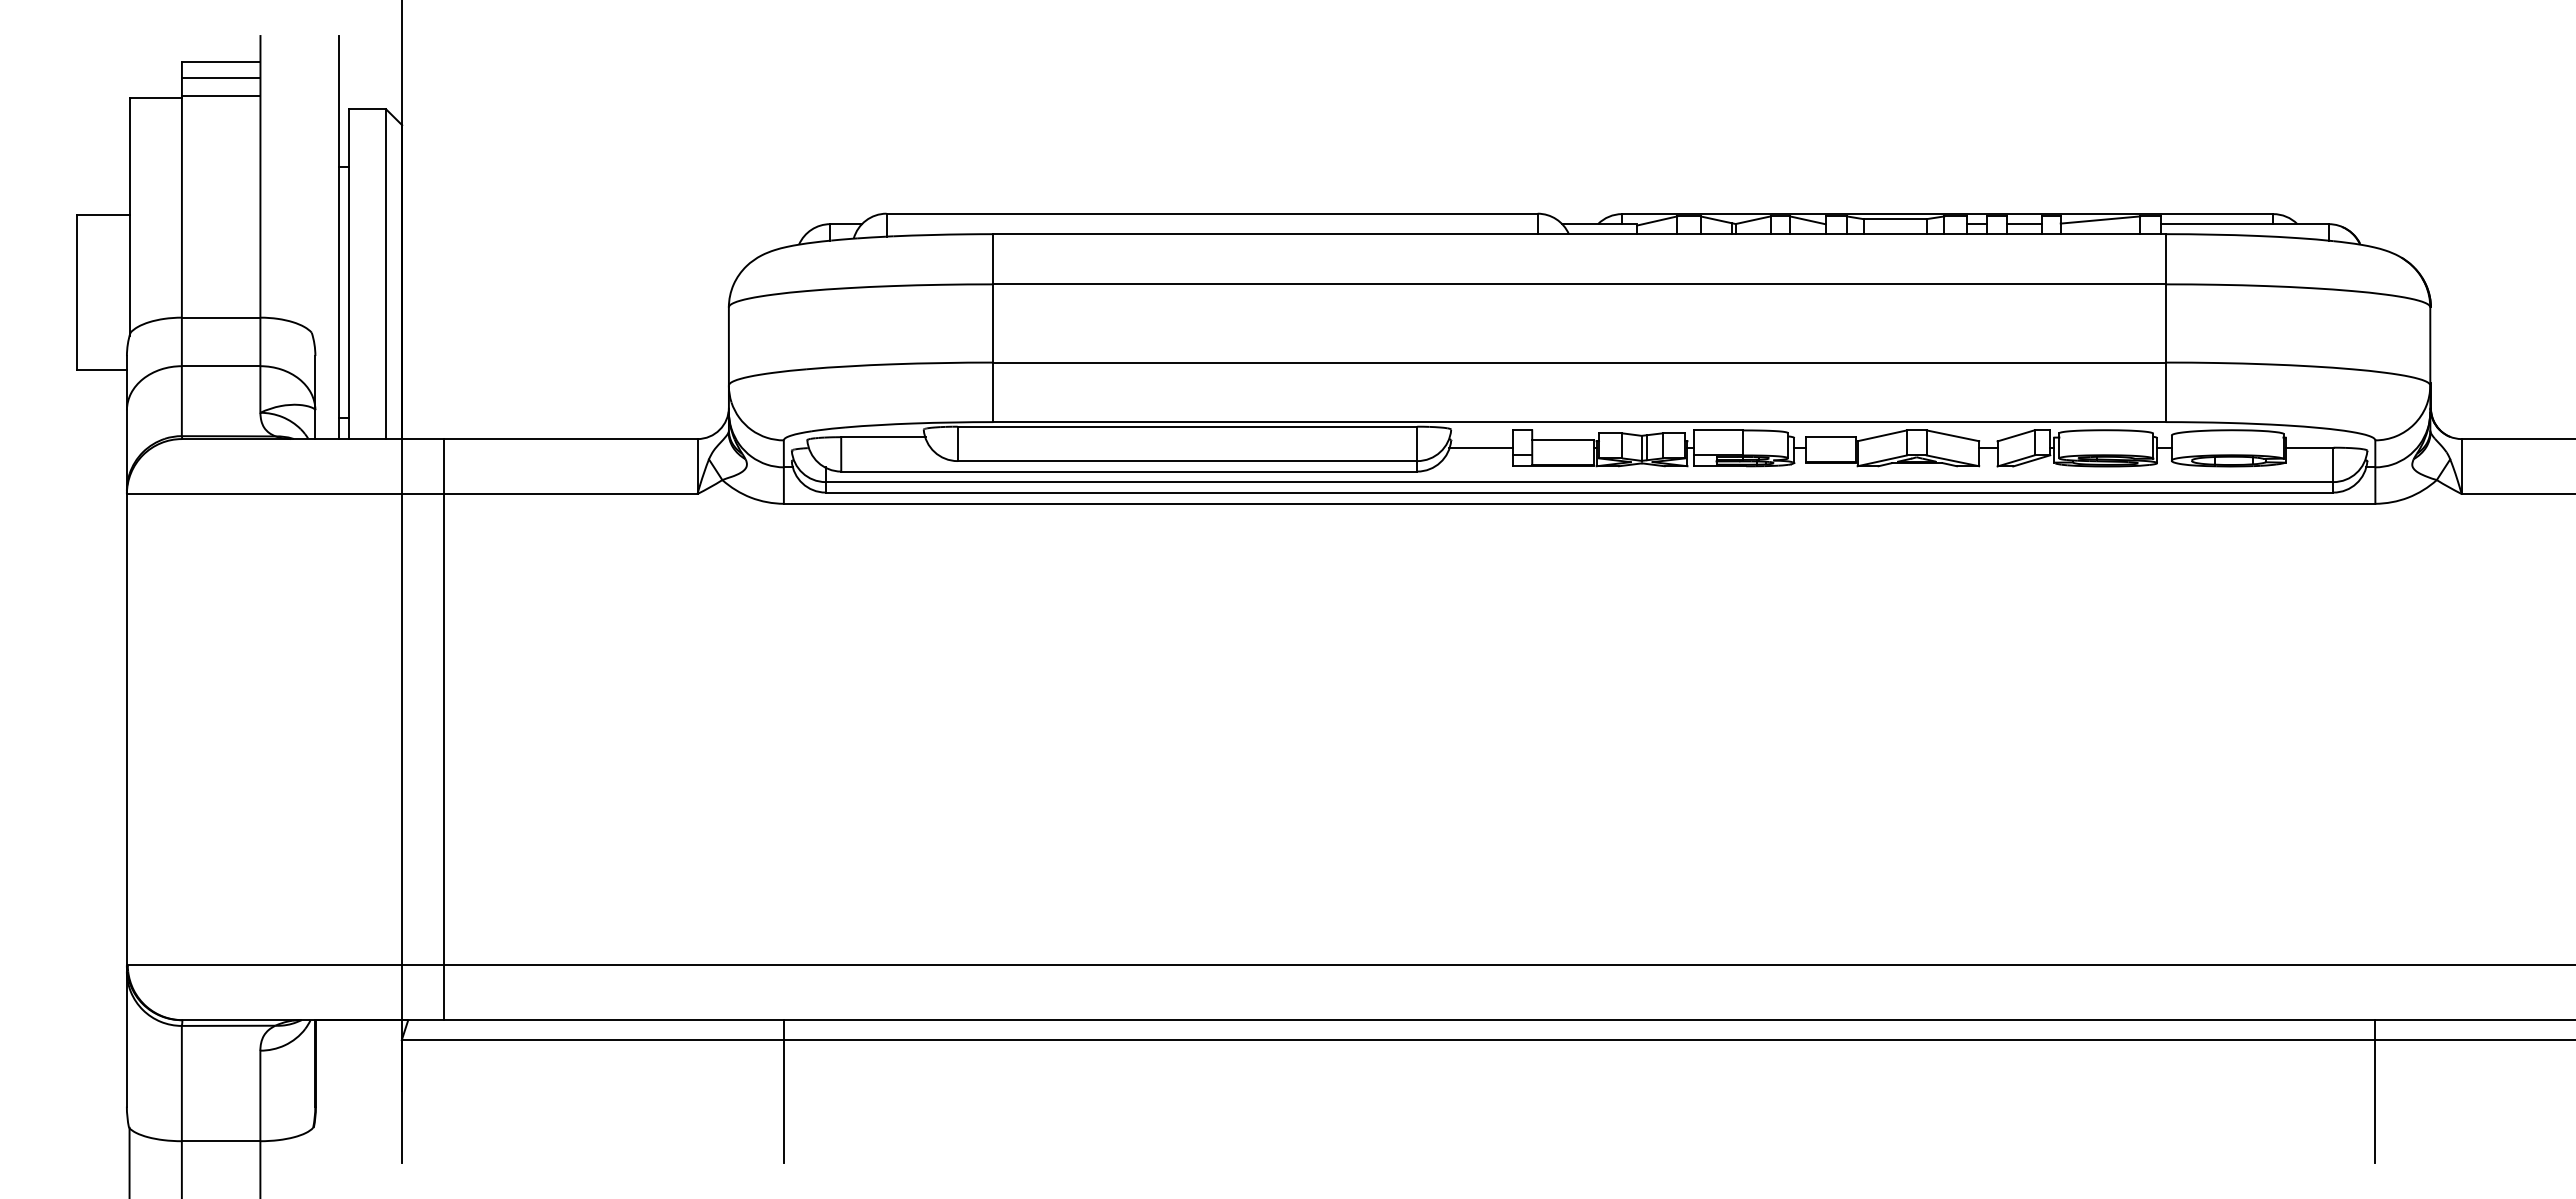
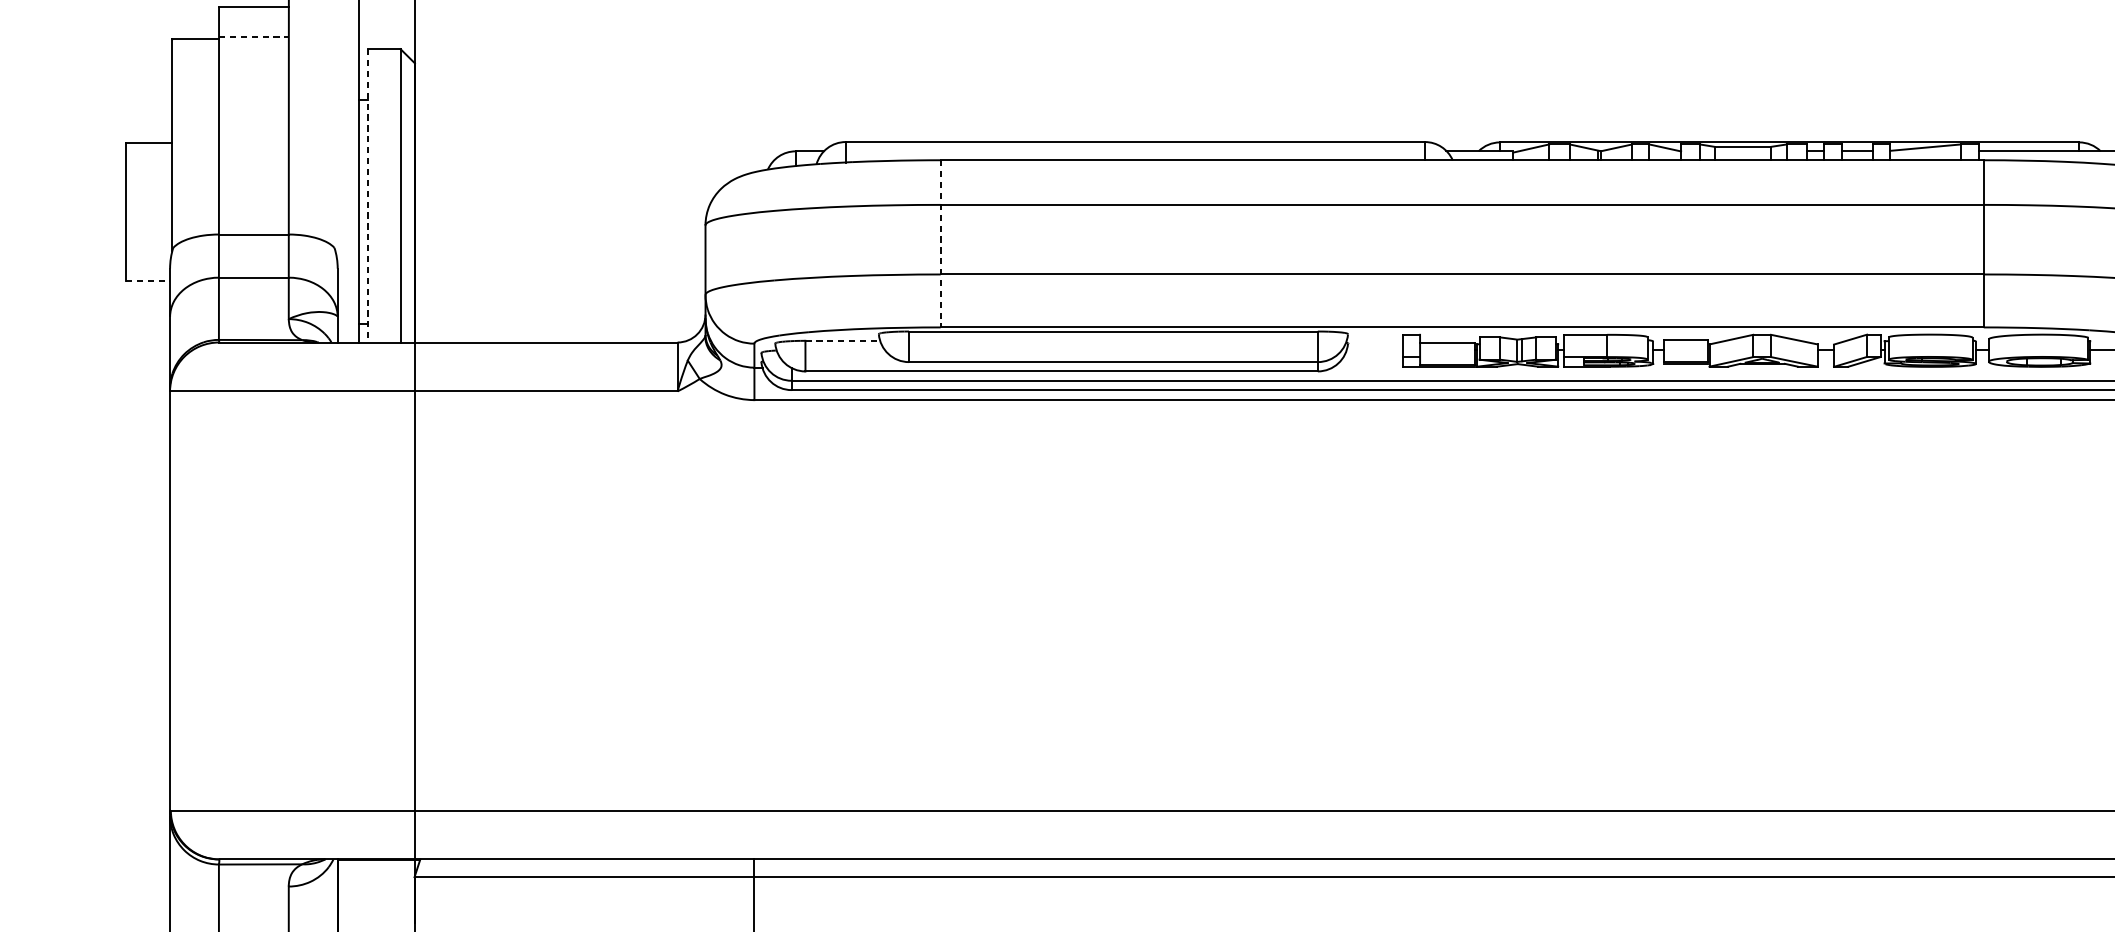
line: (220, 78) -> (253, 21), removed
line: (221, 96) -> (254, 37), solid -> dashed
line: (349, 274) -> (368, 196), solid -> dashed
line: (993, 328) -> (940, 244), solid -> dashed
line: (102, 369) -> (148, 280), solid -> dashed
line: (884, 437) -> (843, 341), solid -> dashed
line: (1480, 447) -> (1374, 350), removed
line: (443, 729) -> (451, 600), removed

